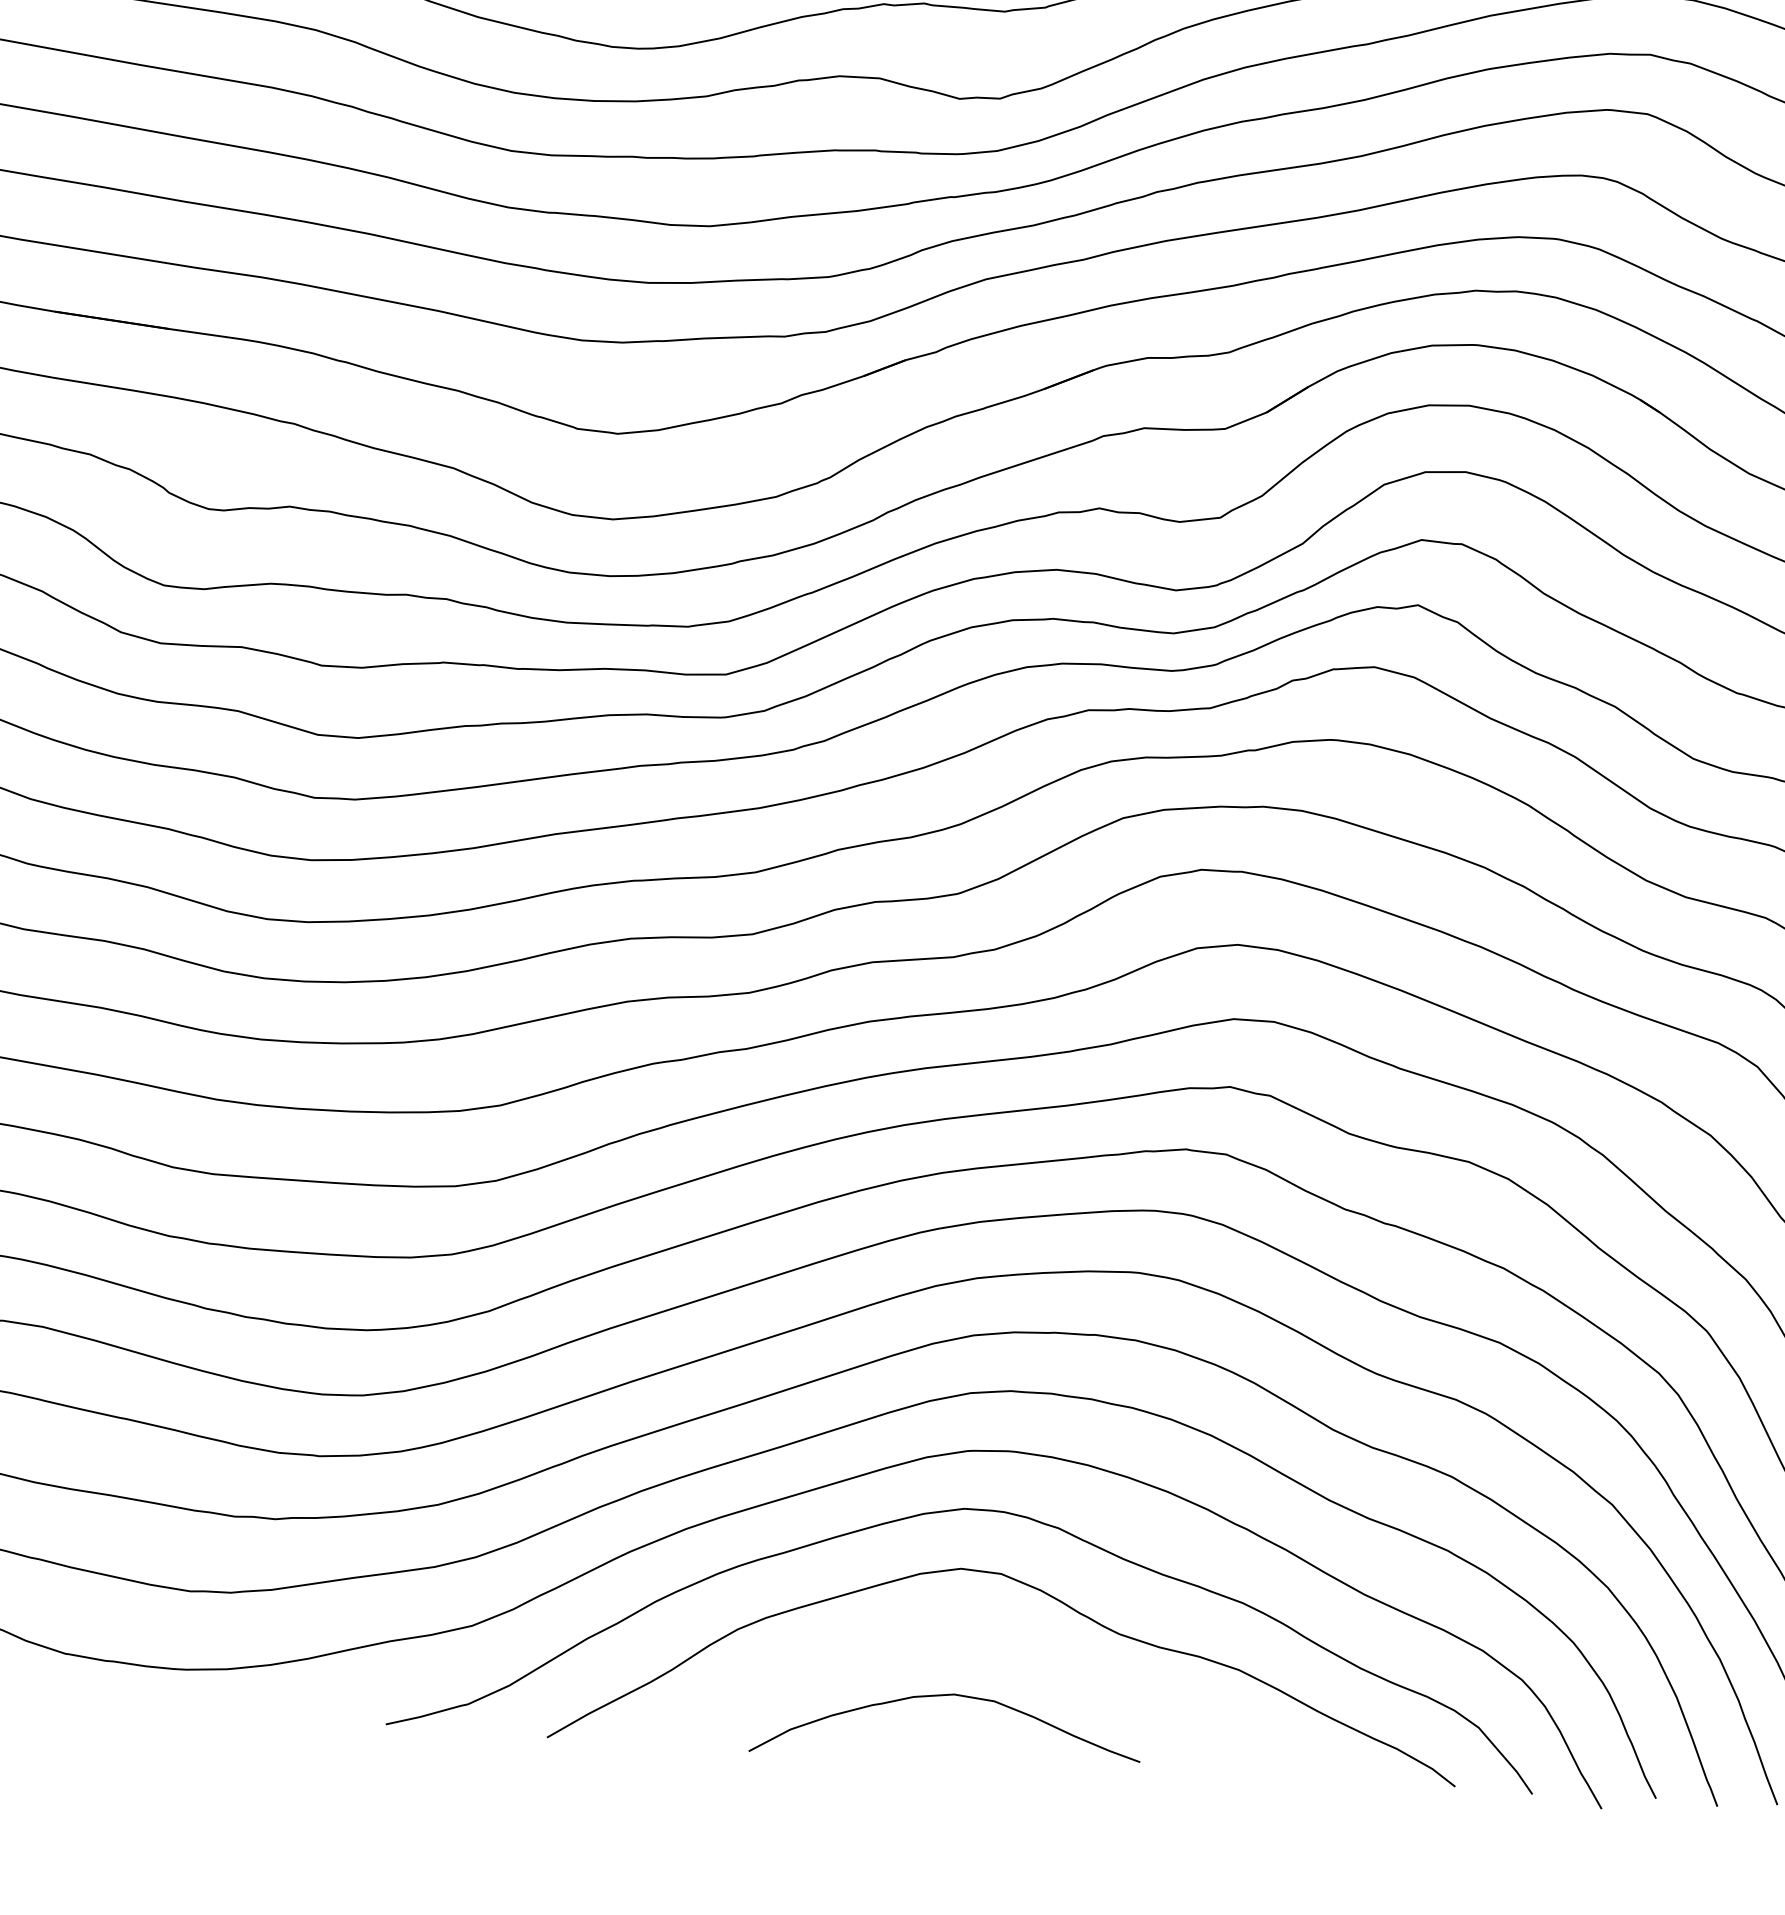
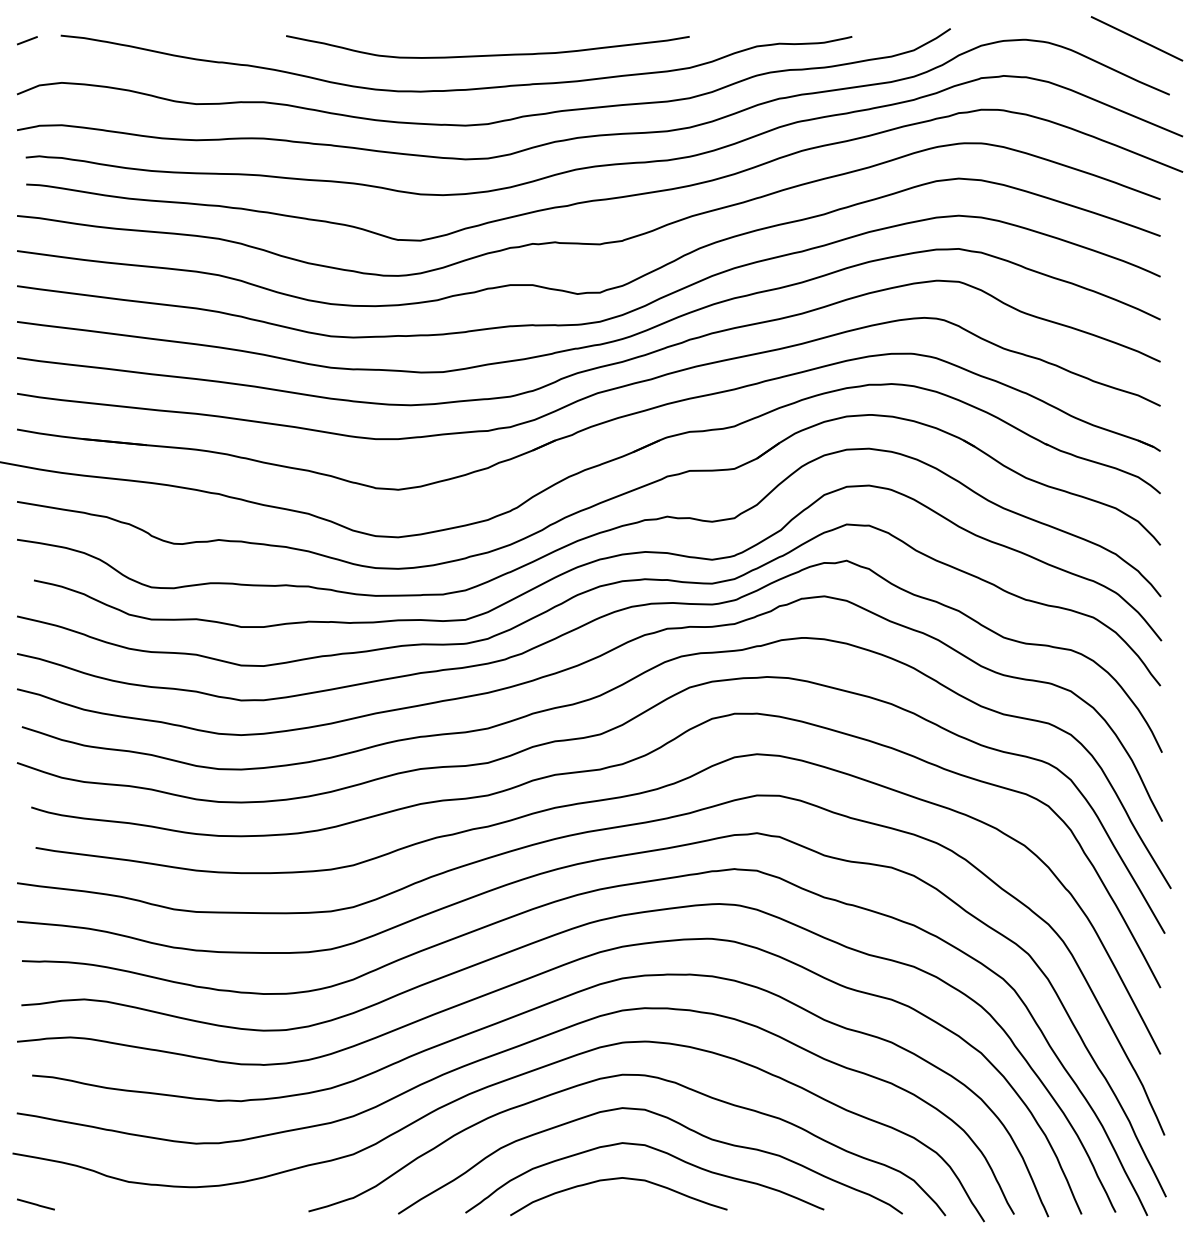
curve: (1012, 1646) -> (653, 1149), added

